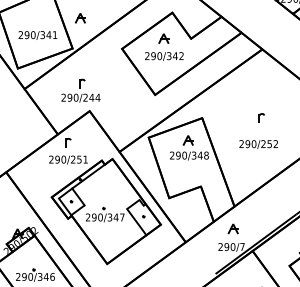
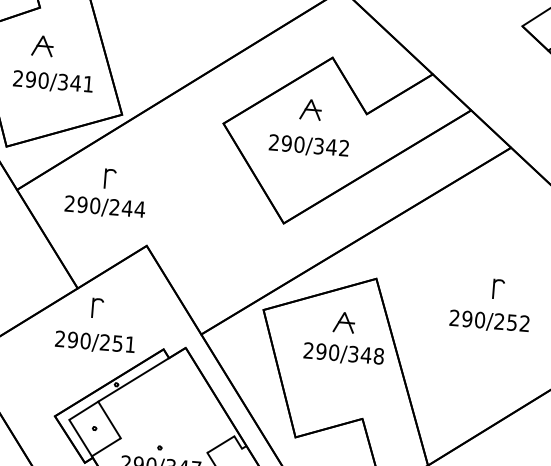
part: (79, 18) -> (40, 46), moved
part: (80, 90) -> (105, 191), moved
text: (258, 144) -> (489, 321), moved

